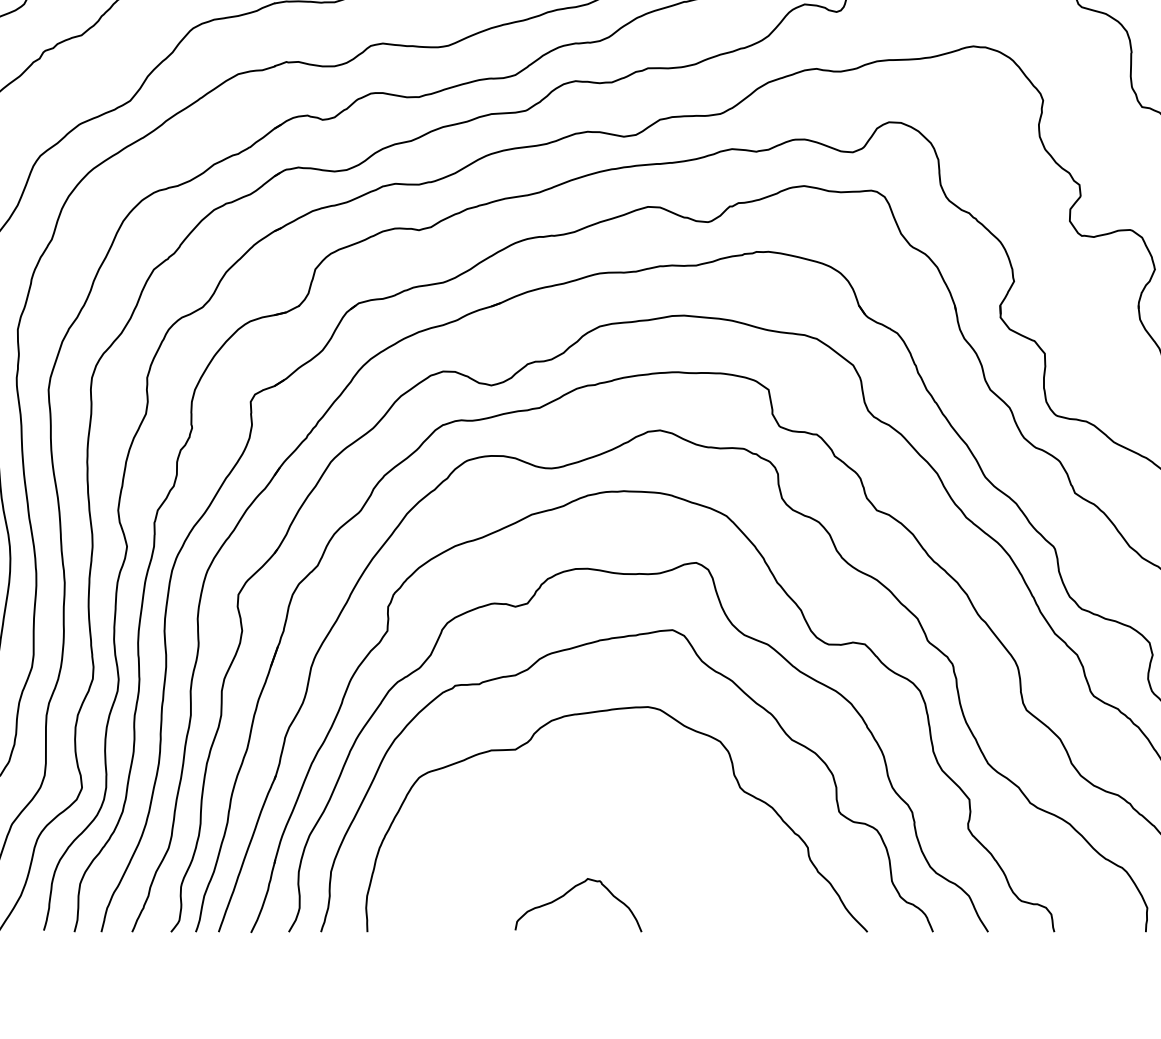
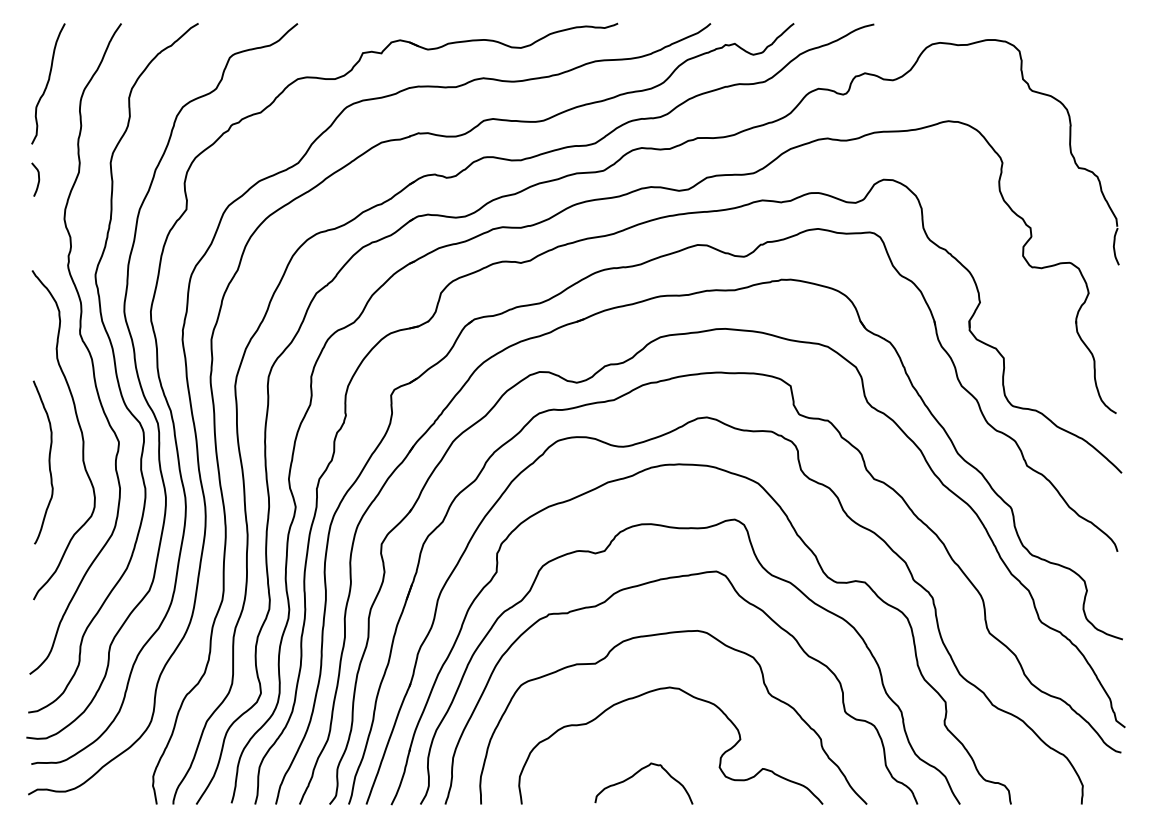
curve: (676, 872) -> (719, 758), added

